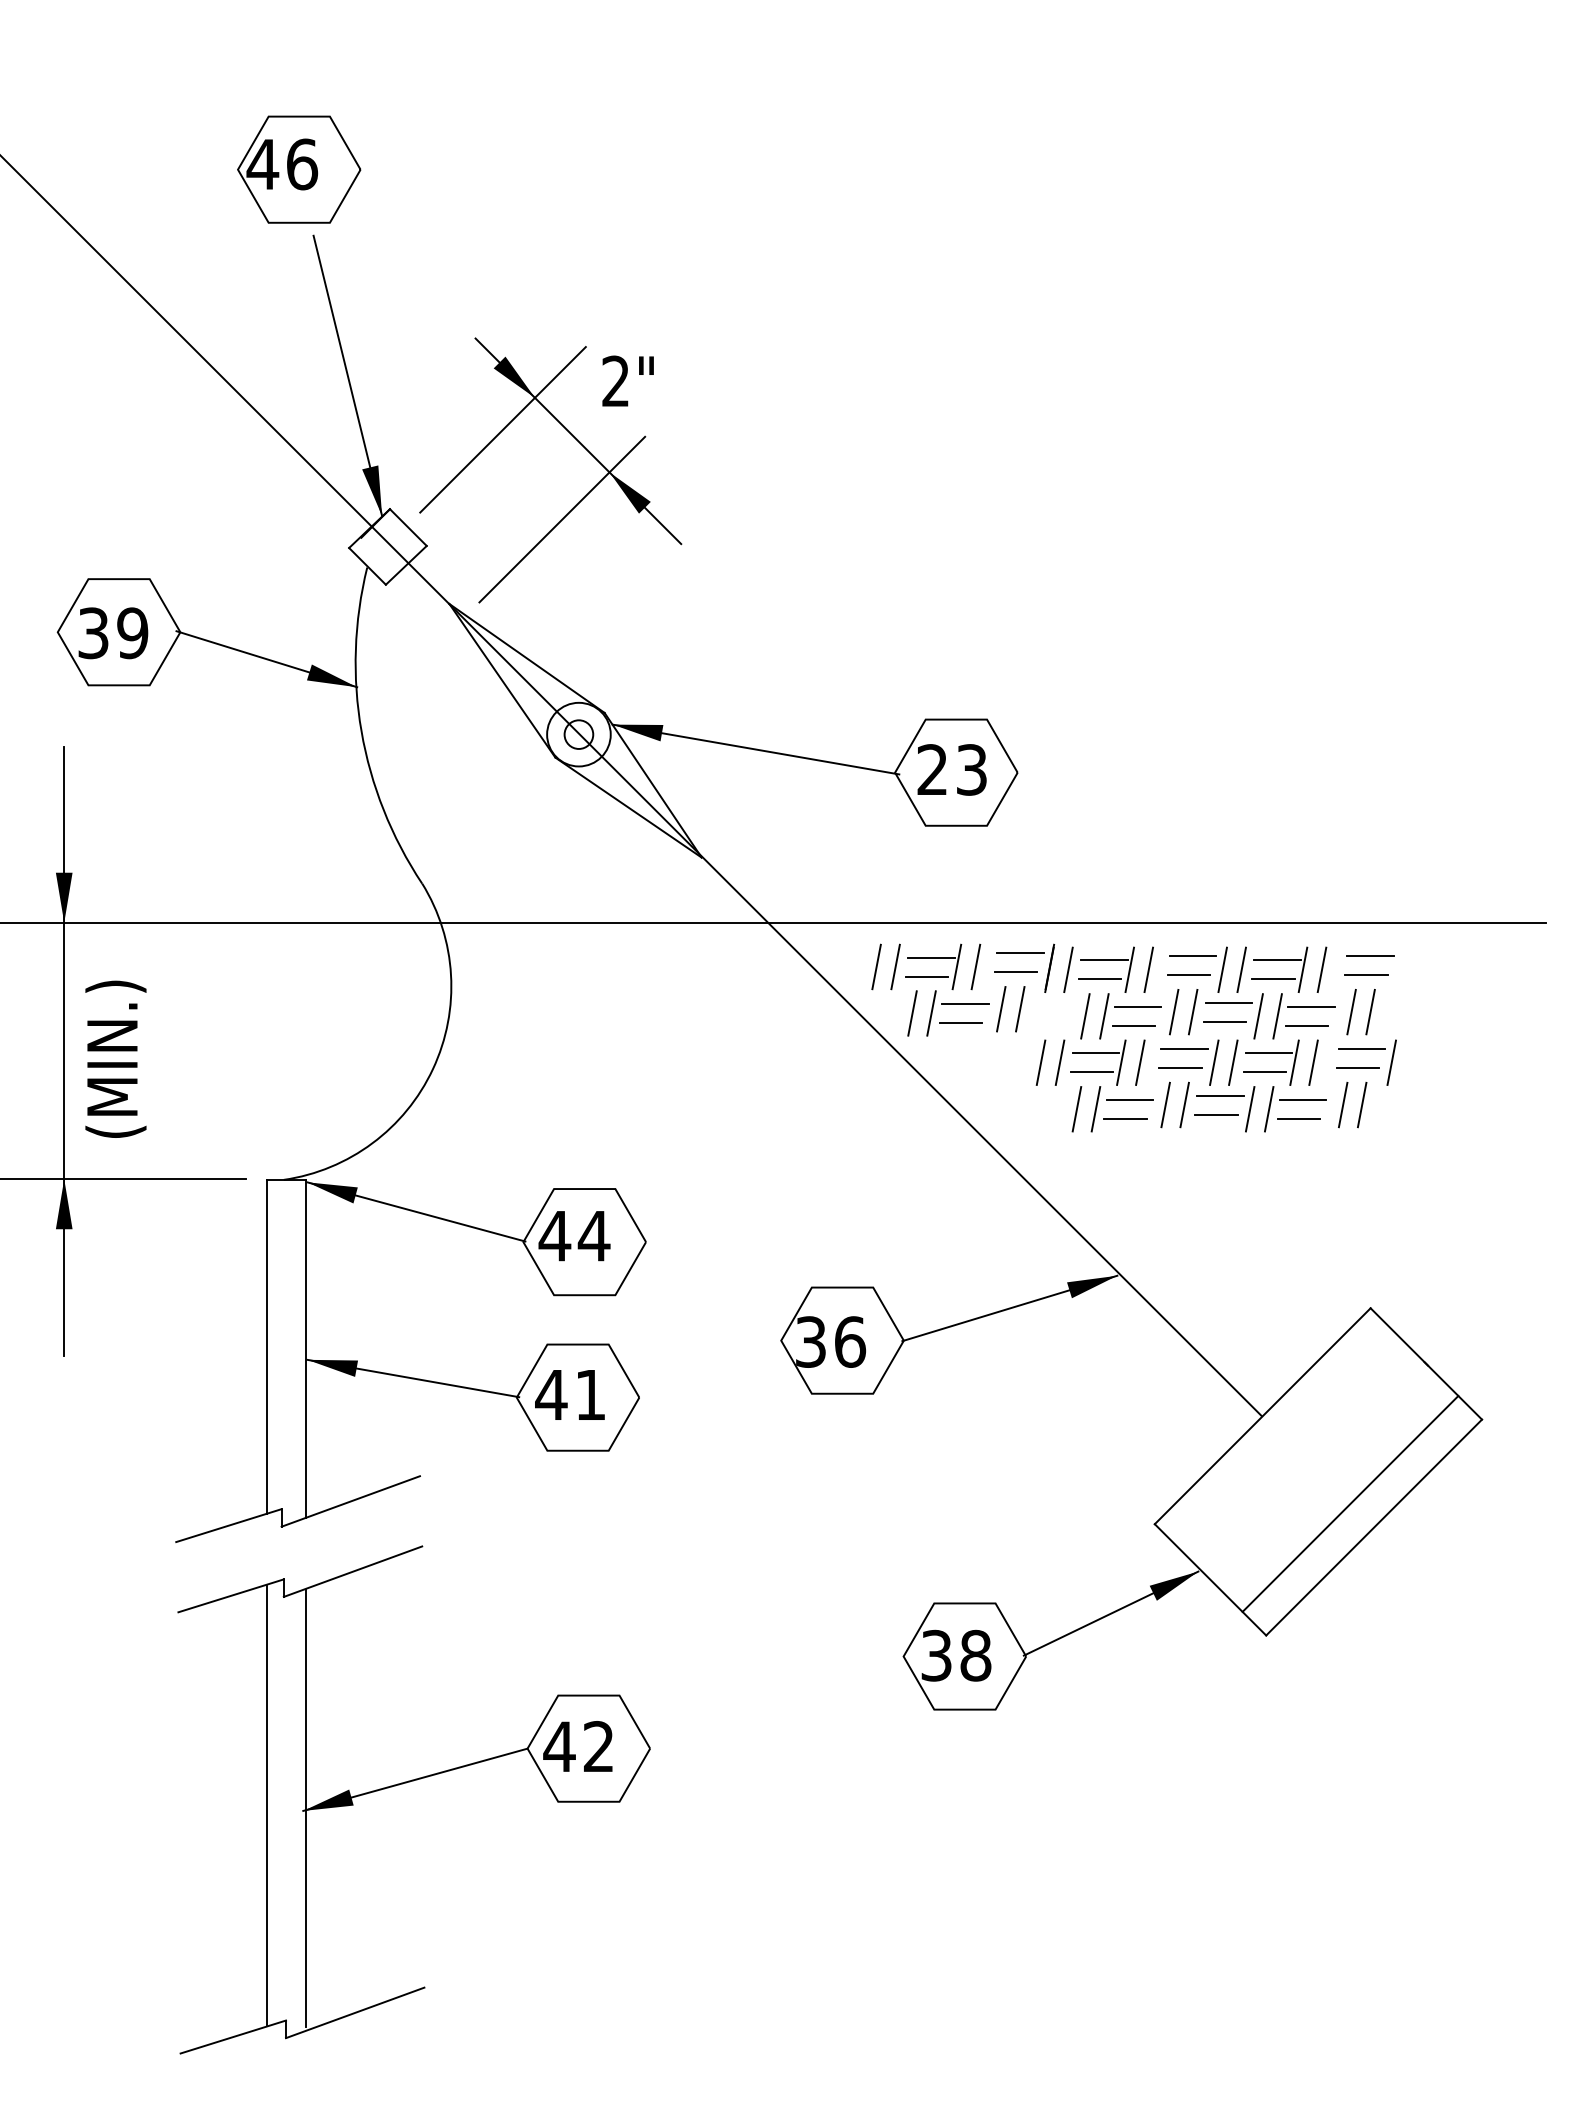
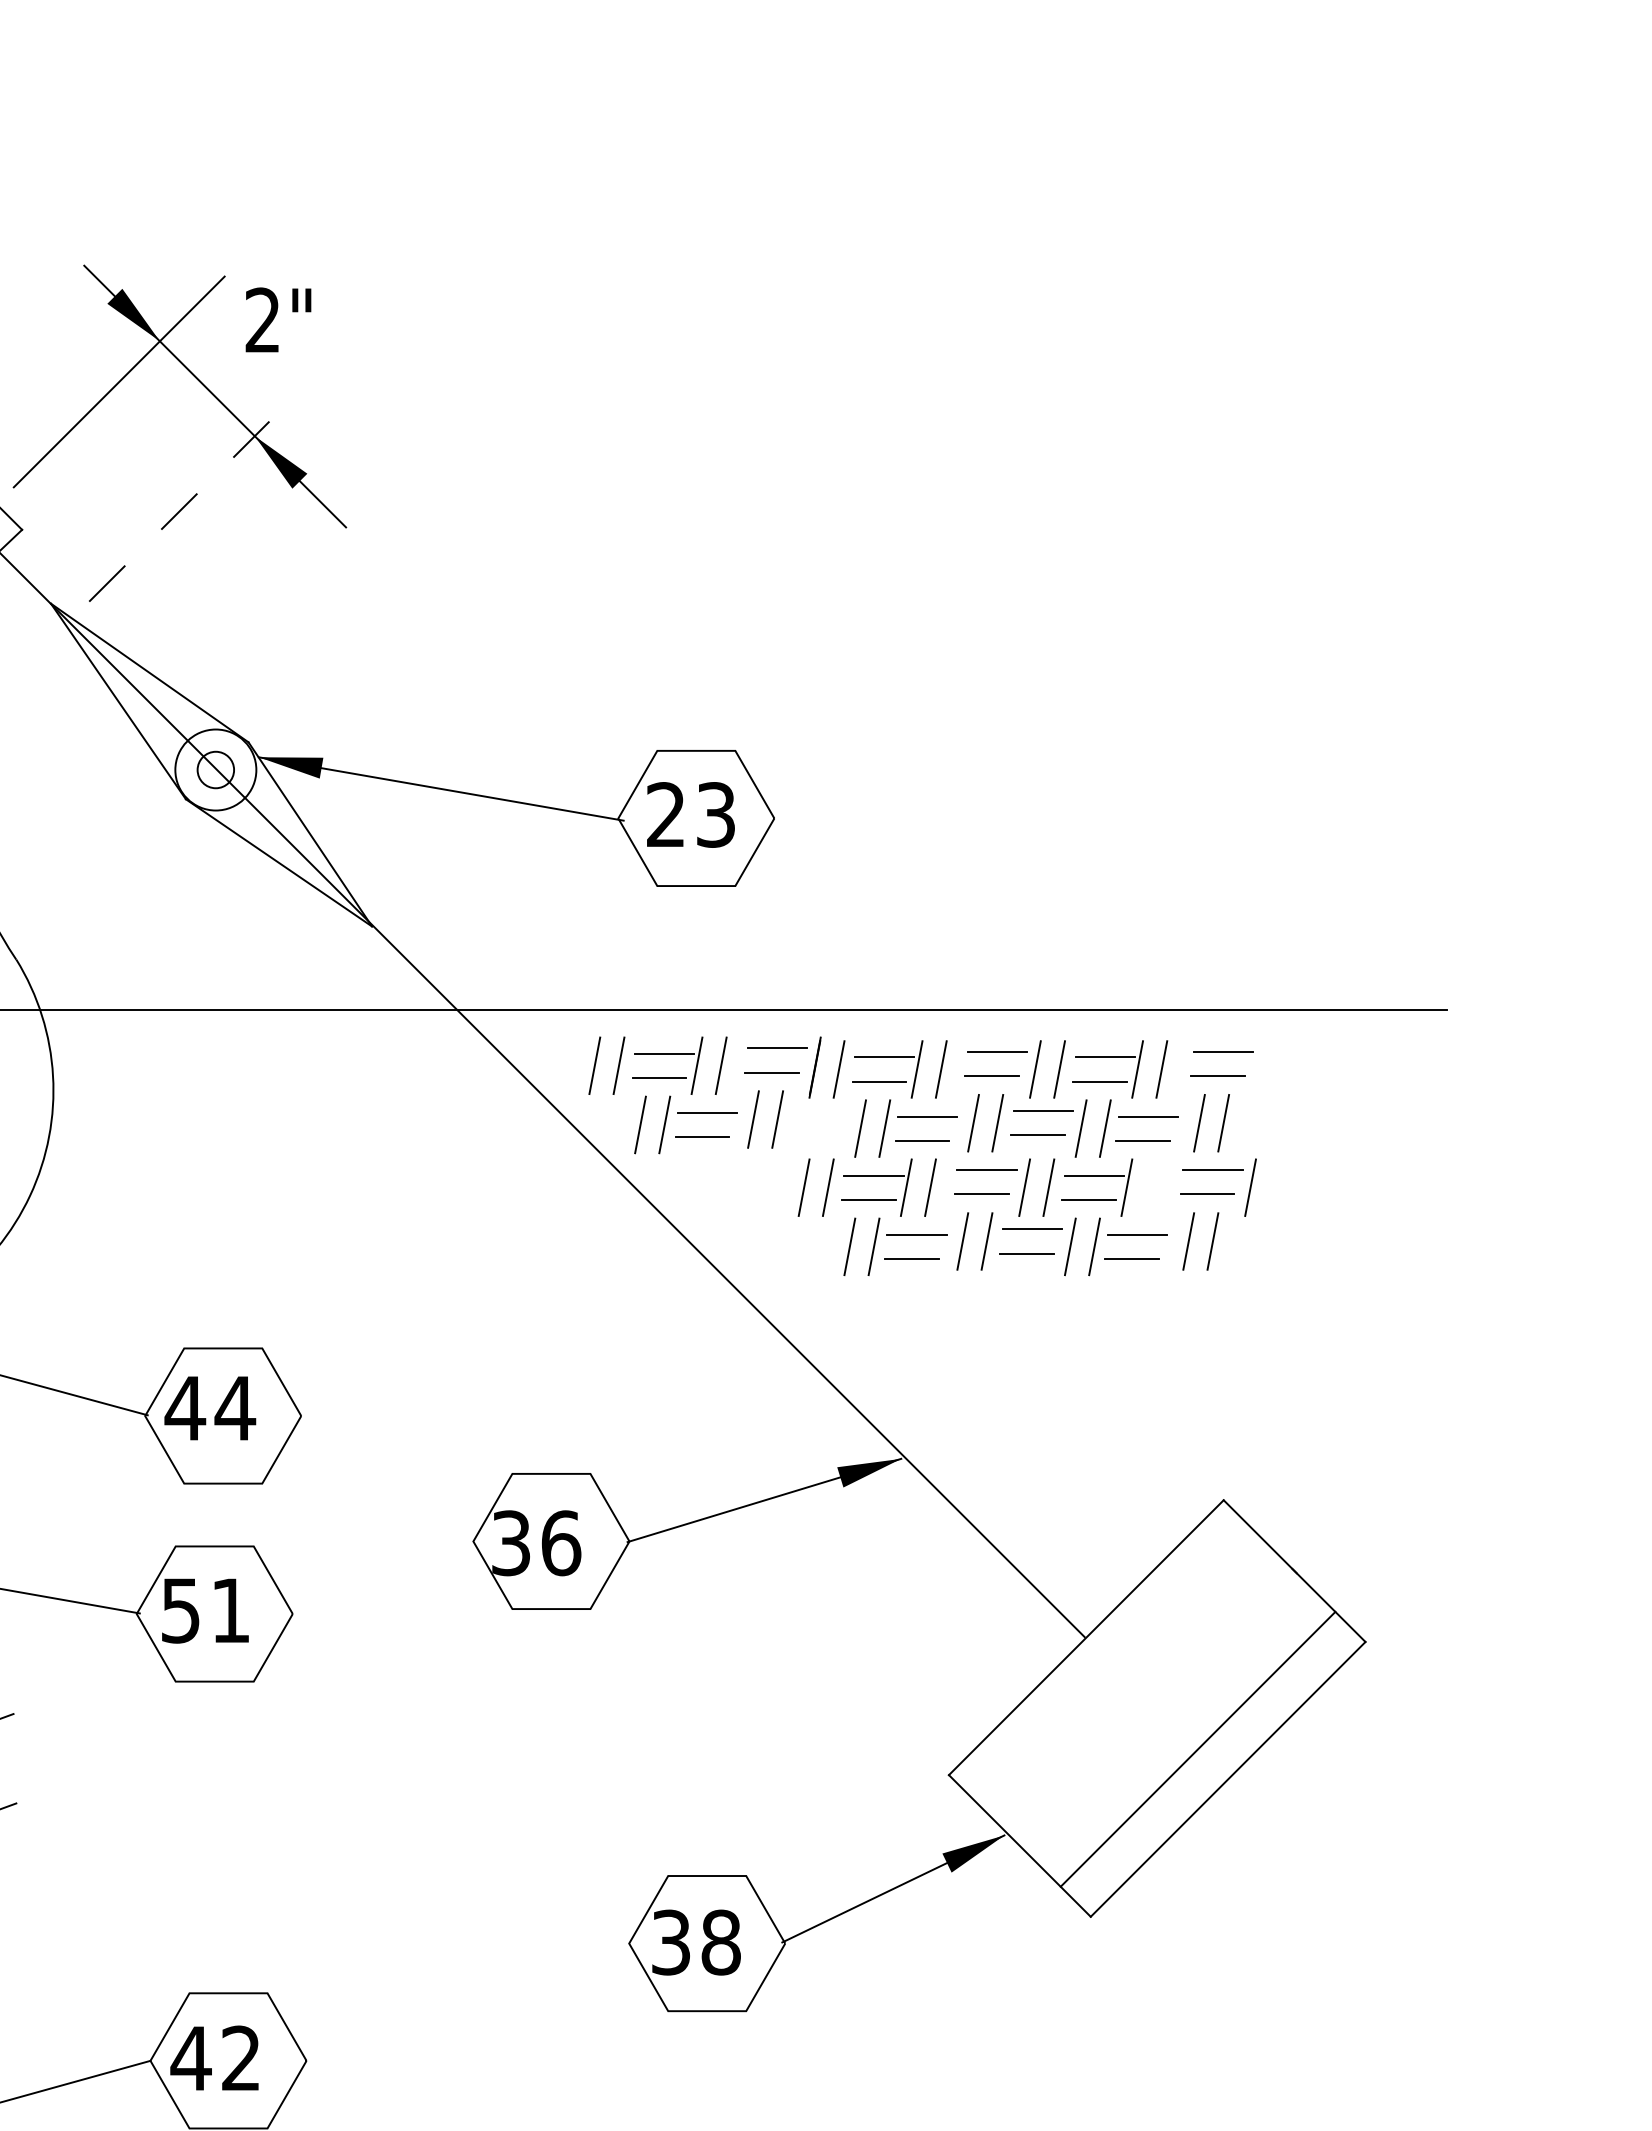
line: (562, 519) -> (194, 496), solid -> dashed
line: (1313, 1062) -> (1150, 1187), removed
text: (551, 1395) -> (180, 1611), 41 -> 51

